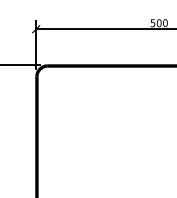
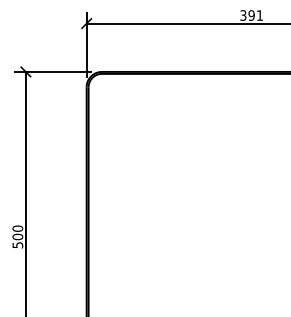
text: (159, 23) -> (251, 15), 500 -> 391

